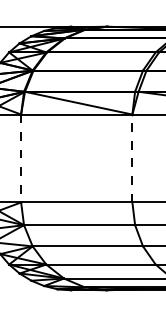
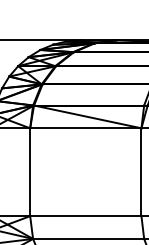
line: (21, 158) -> (30, 172), dashed -> solid
line: (132, 158) -> (141, 172), dashed -> solid

